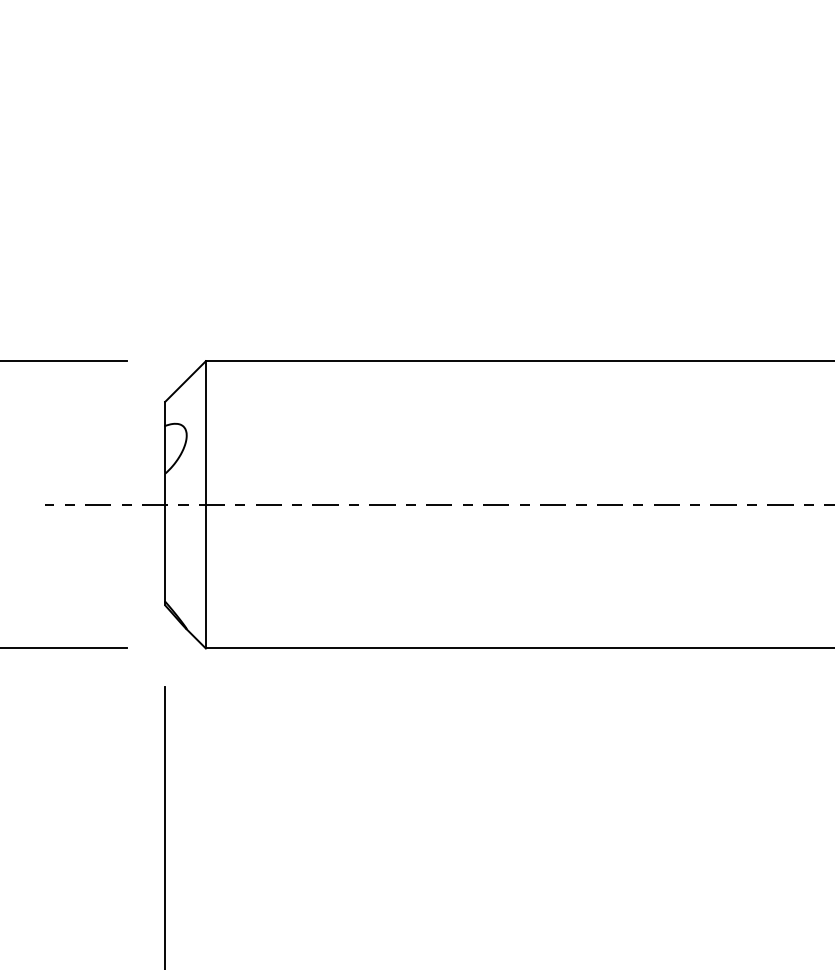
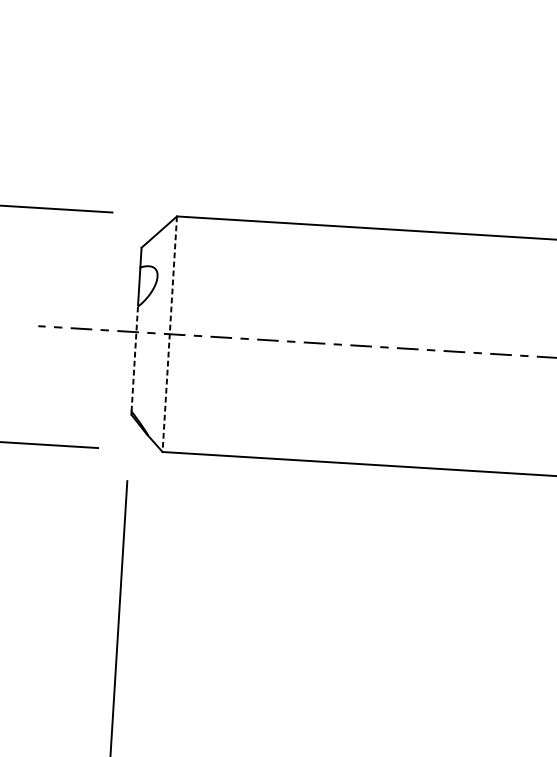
line: (205, 504) -> (169, 333), solid -> dashed
line: (165, 537) -> (135, 358), solid -> dashed

